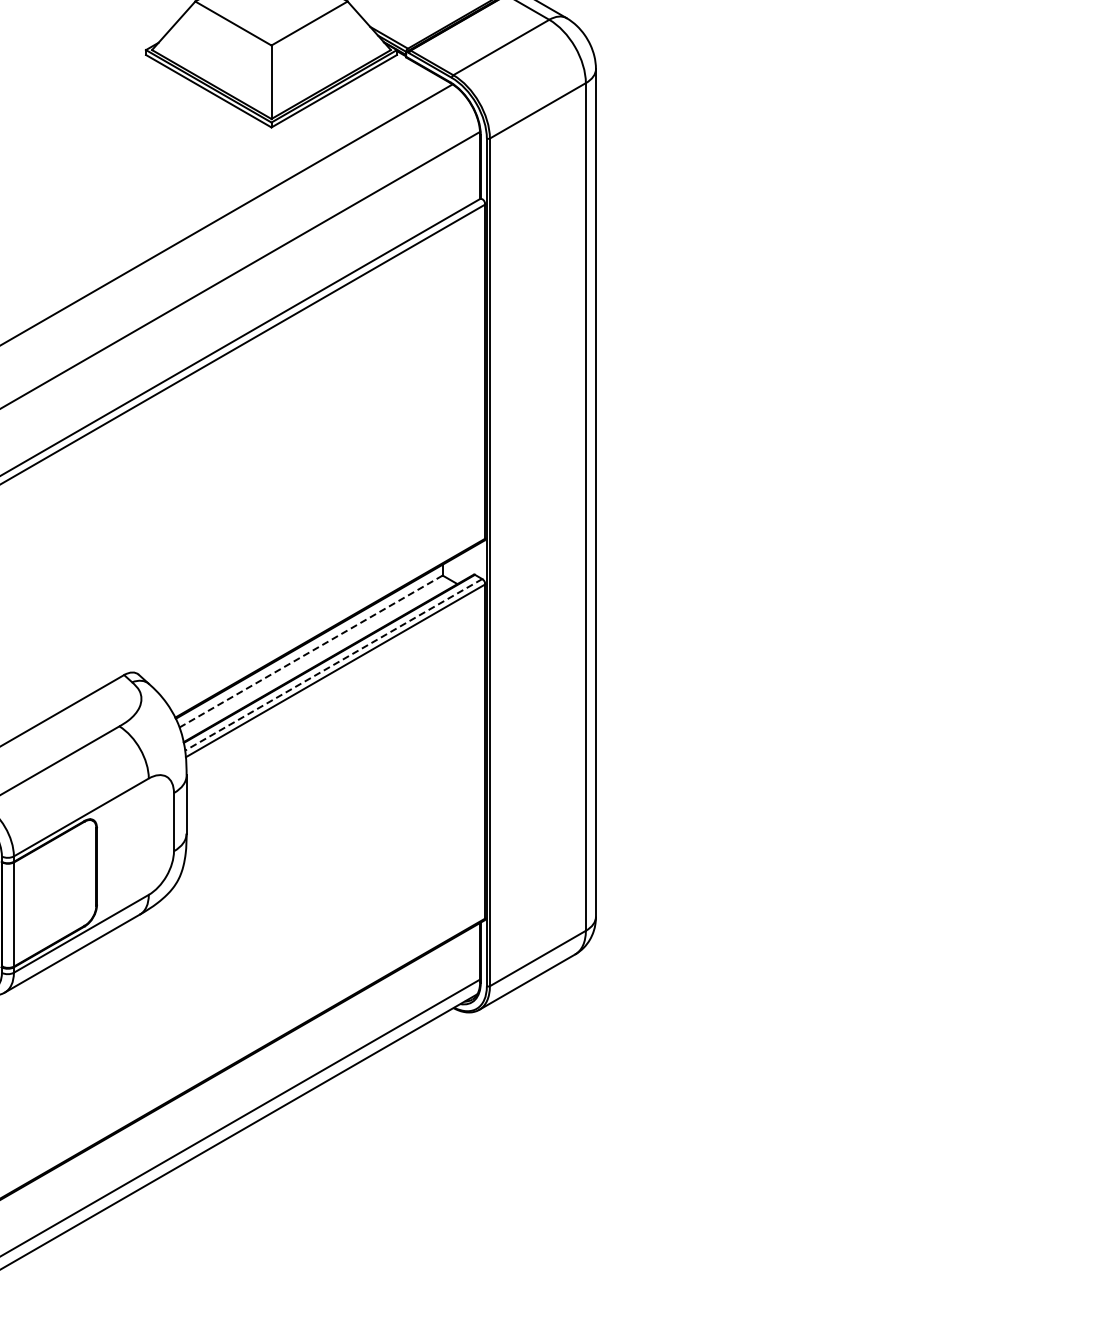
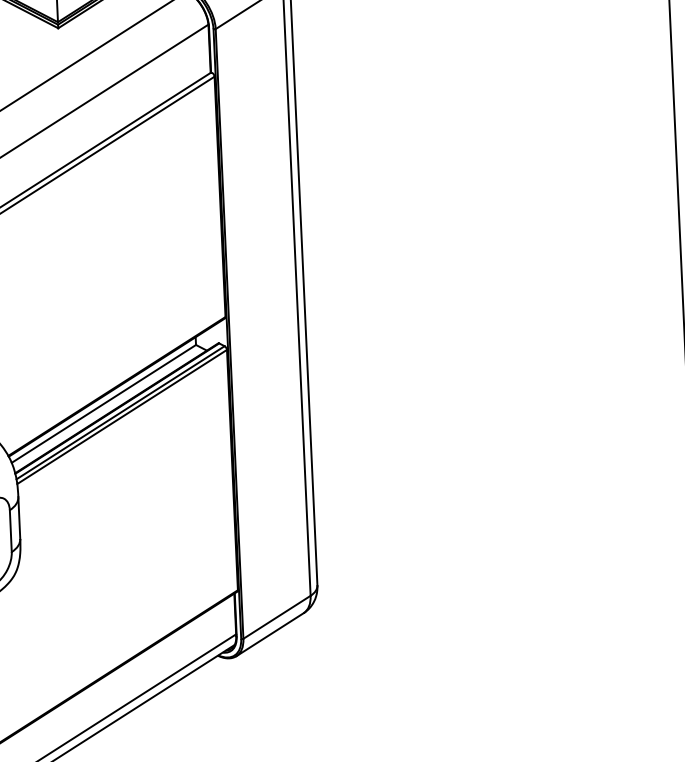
line: (311, 651) -> (104, 403), dashed -> solid
line: (333, 664) -> (120, 412), dashed -> solid

